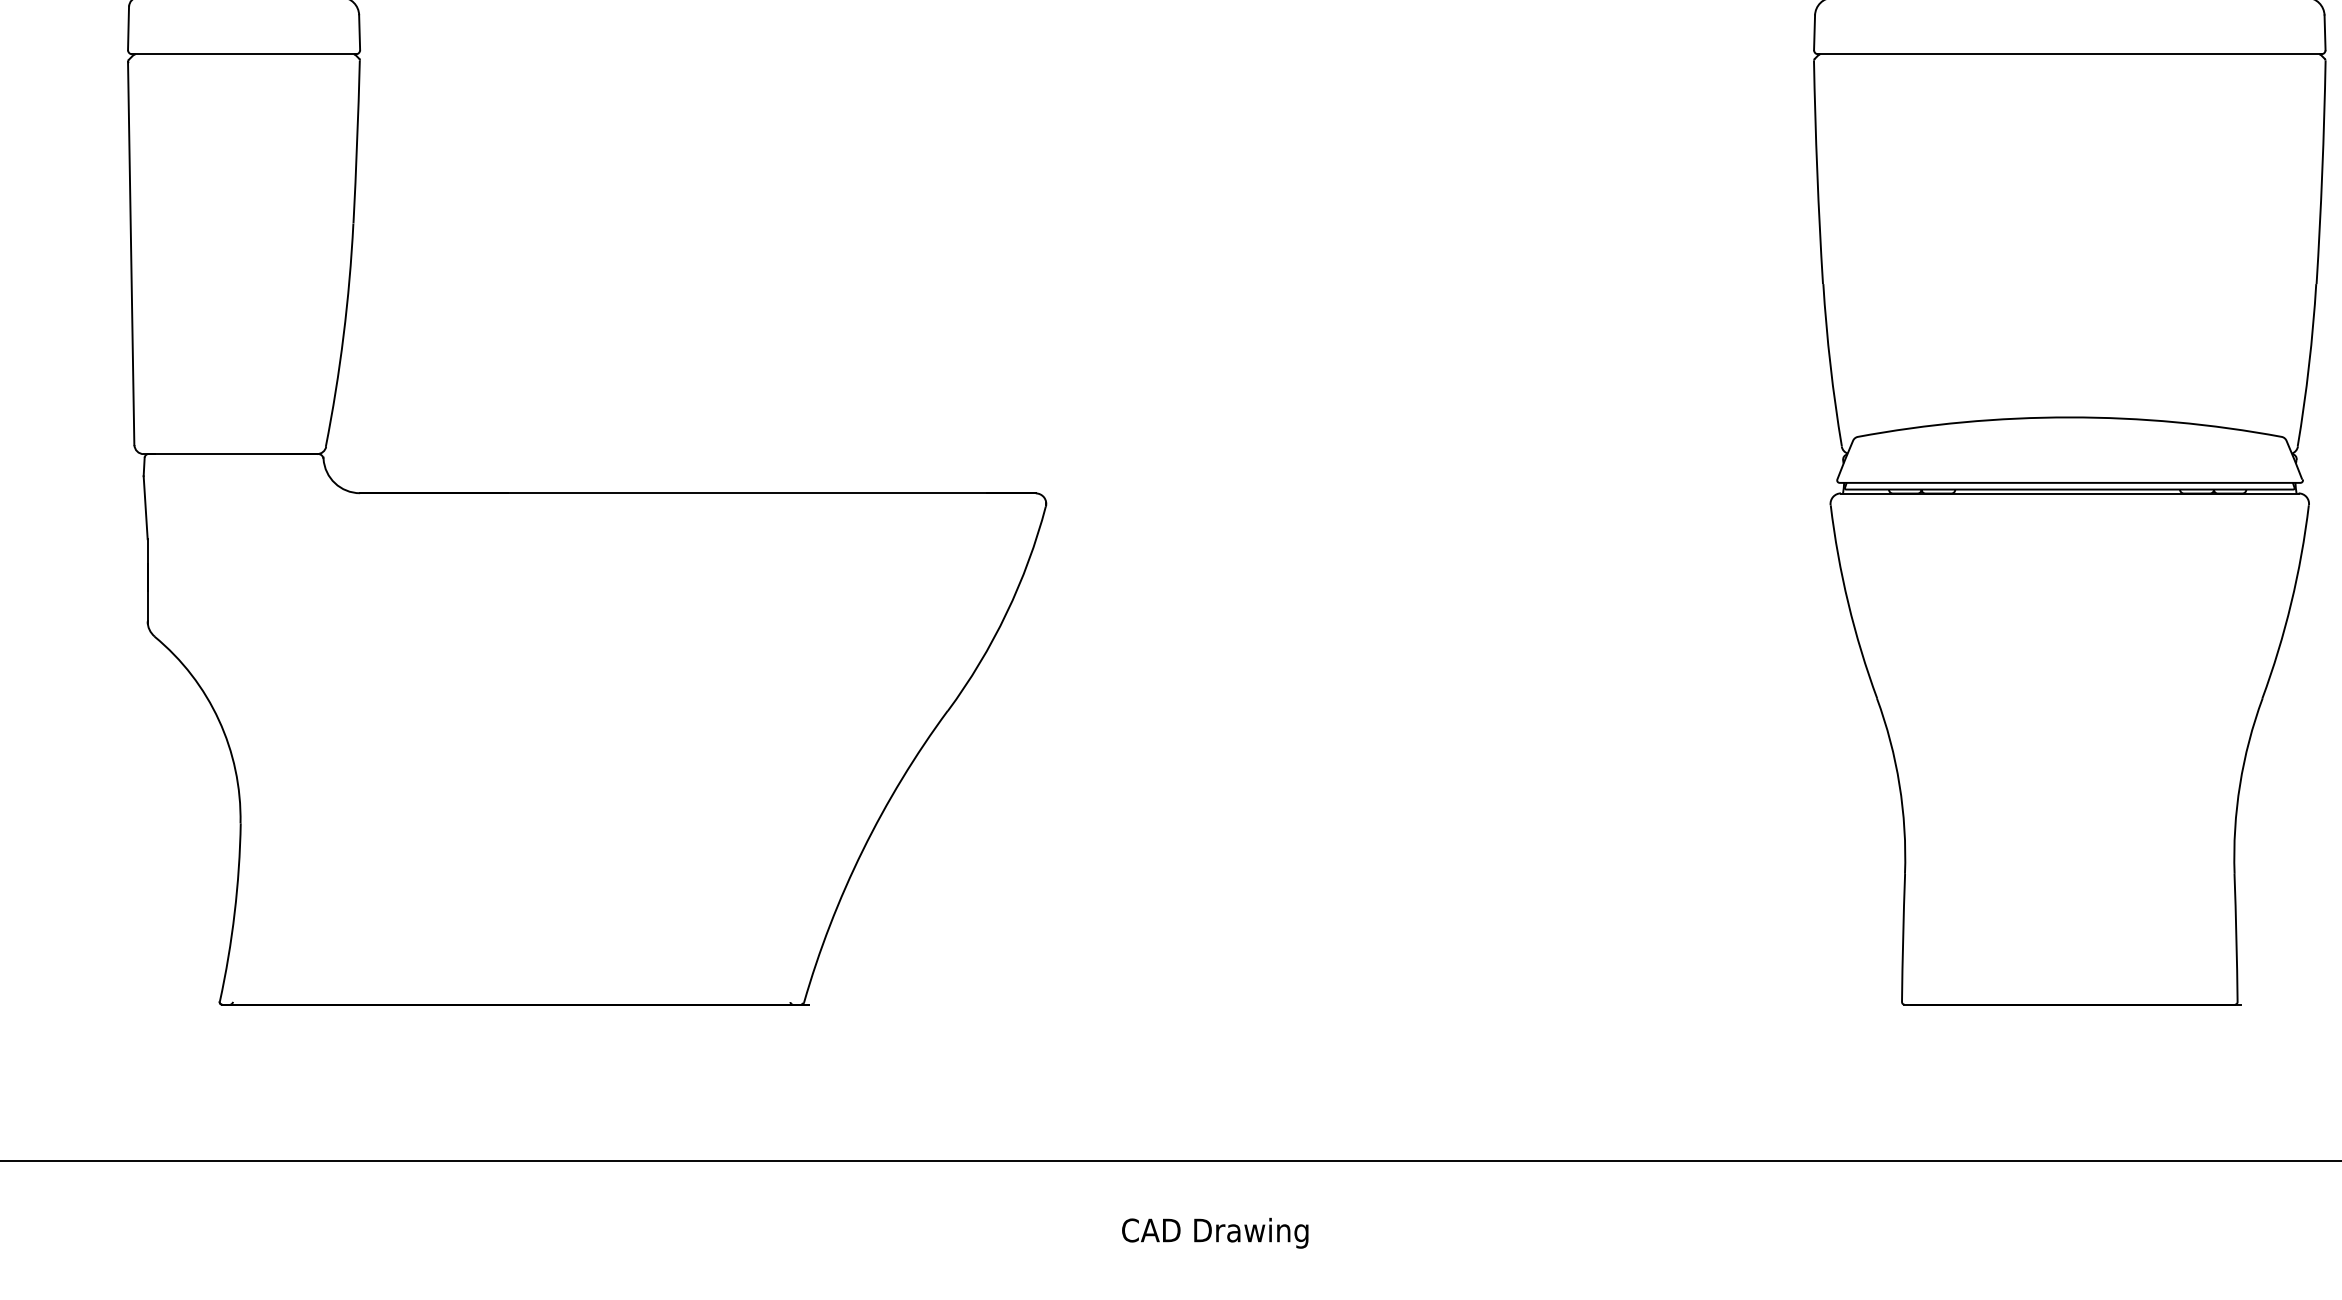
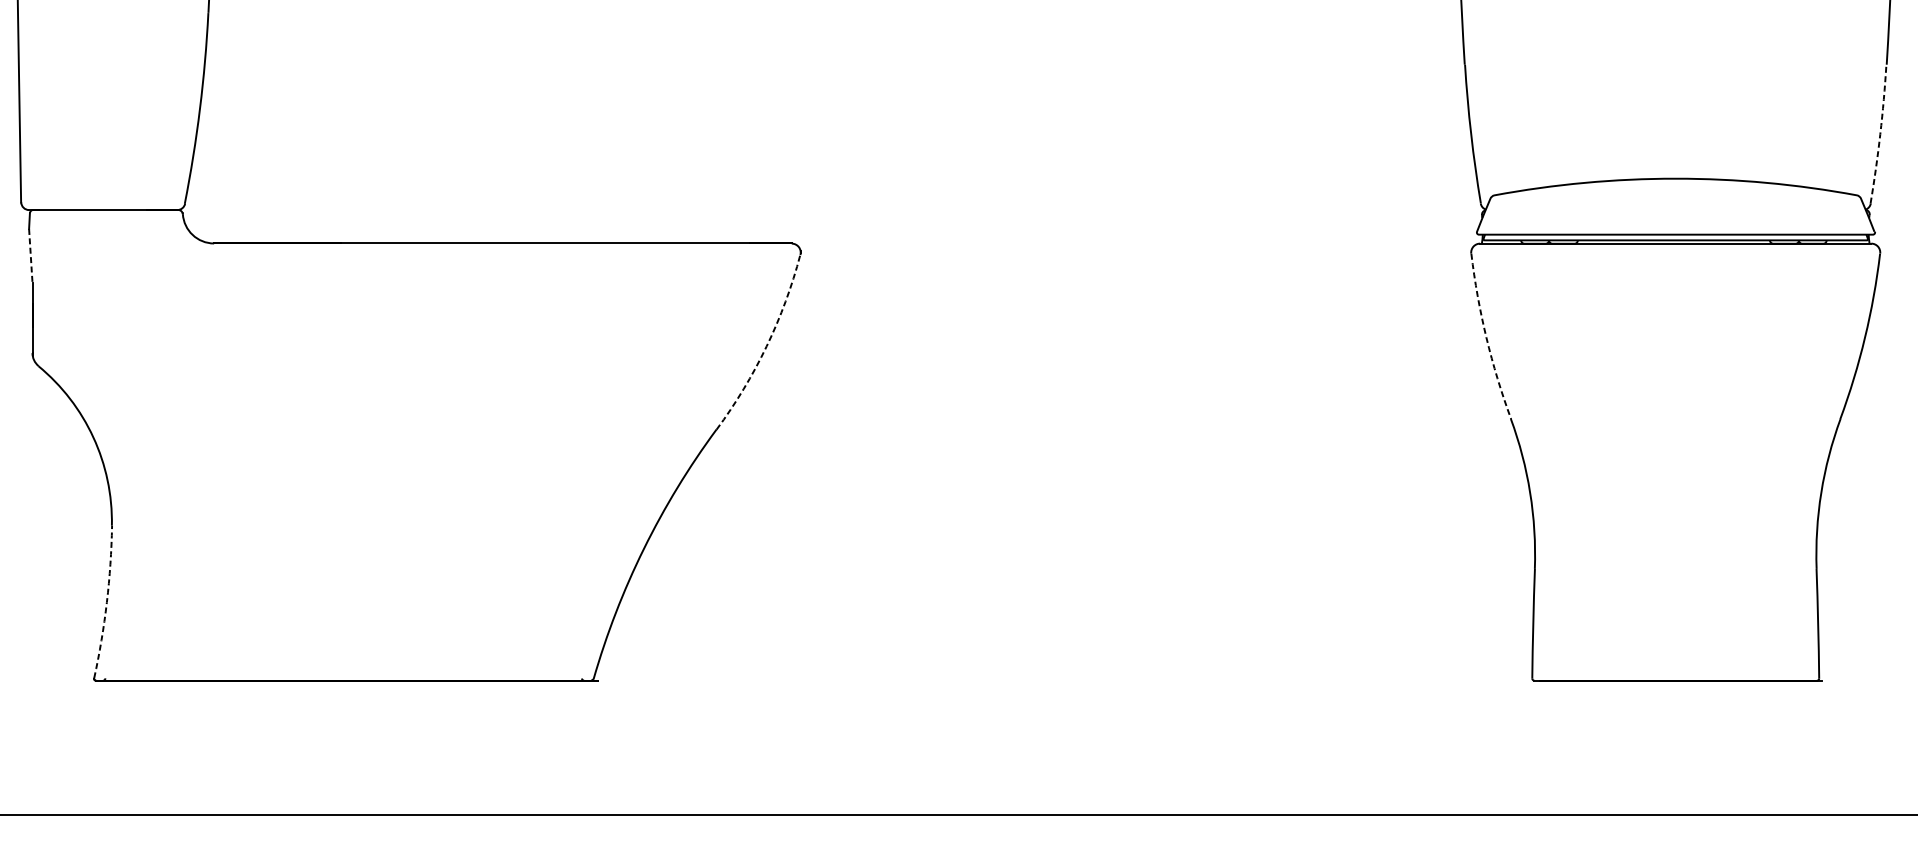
arc: (2309, 365) -> (1880, 134), solid -> dashed
line: (145, 507) -> (30, 255), solid -> dashed
arc: (1848, 603) -> (1486, 337), solid -> dashed
arc: (1006, 613) -> (766, 346), solid -> dashed
arc: (234, 913) -> (106, 602), solid -> dashed

